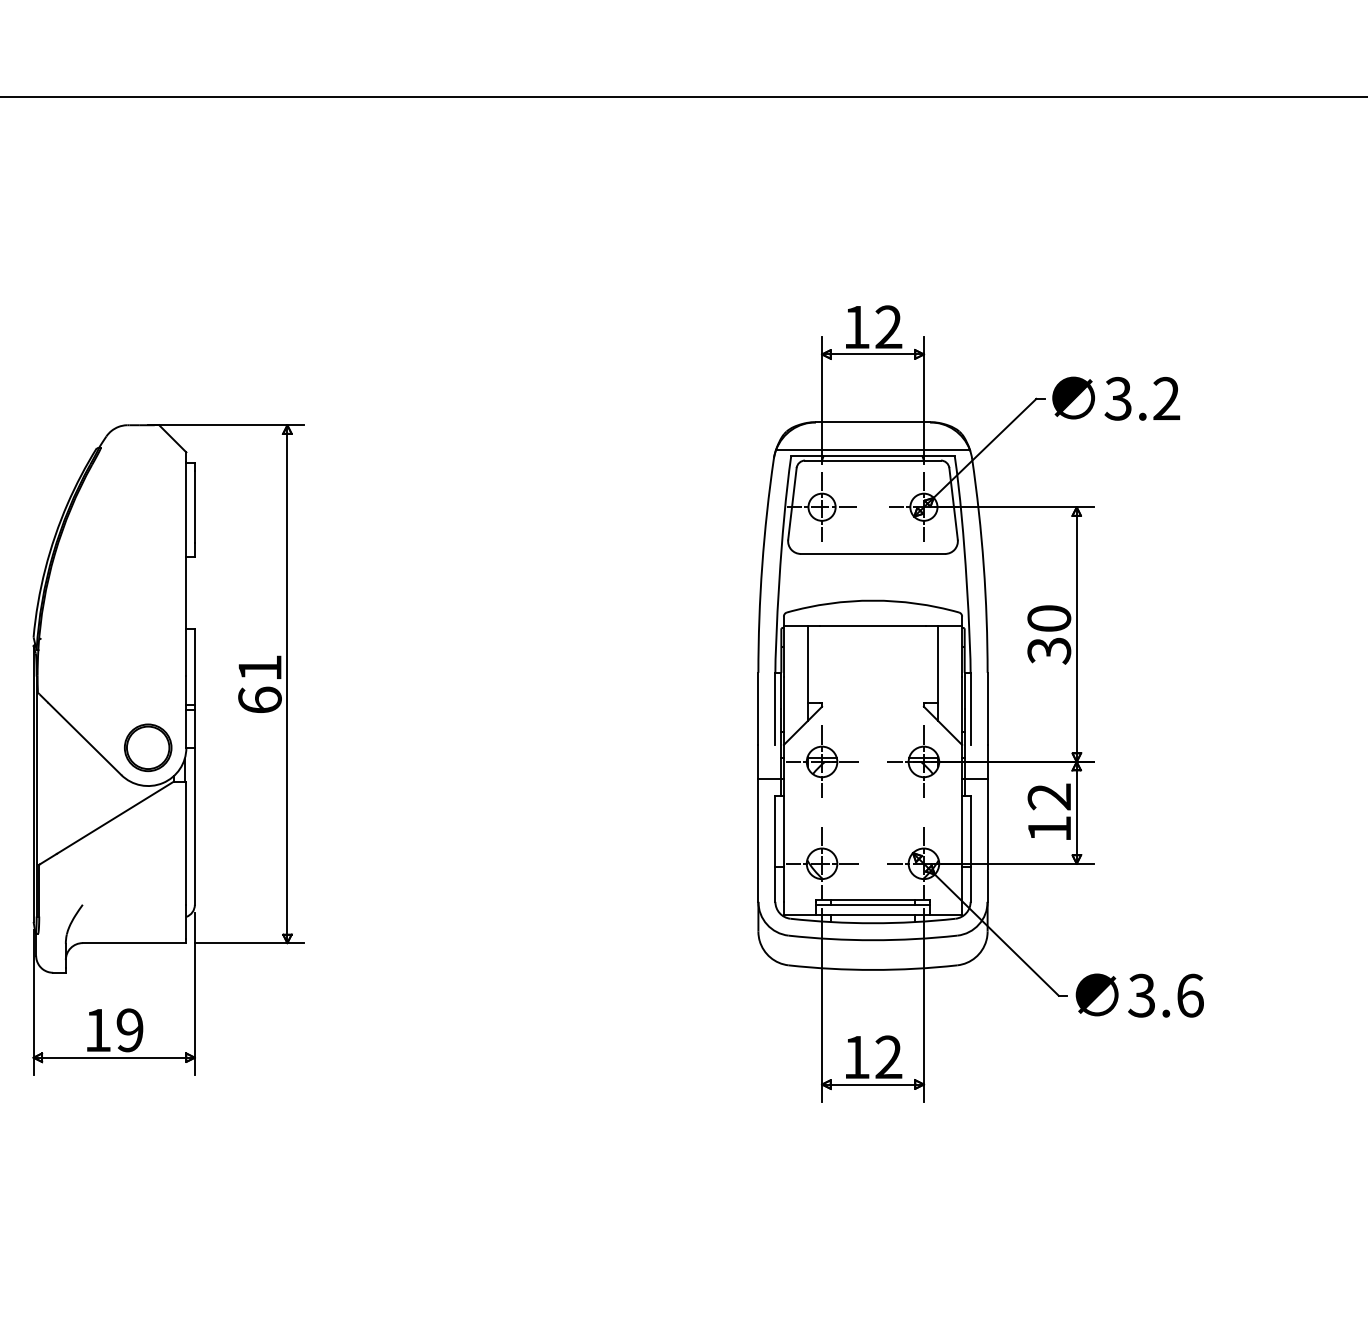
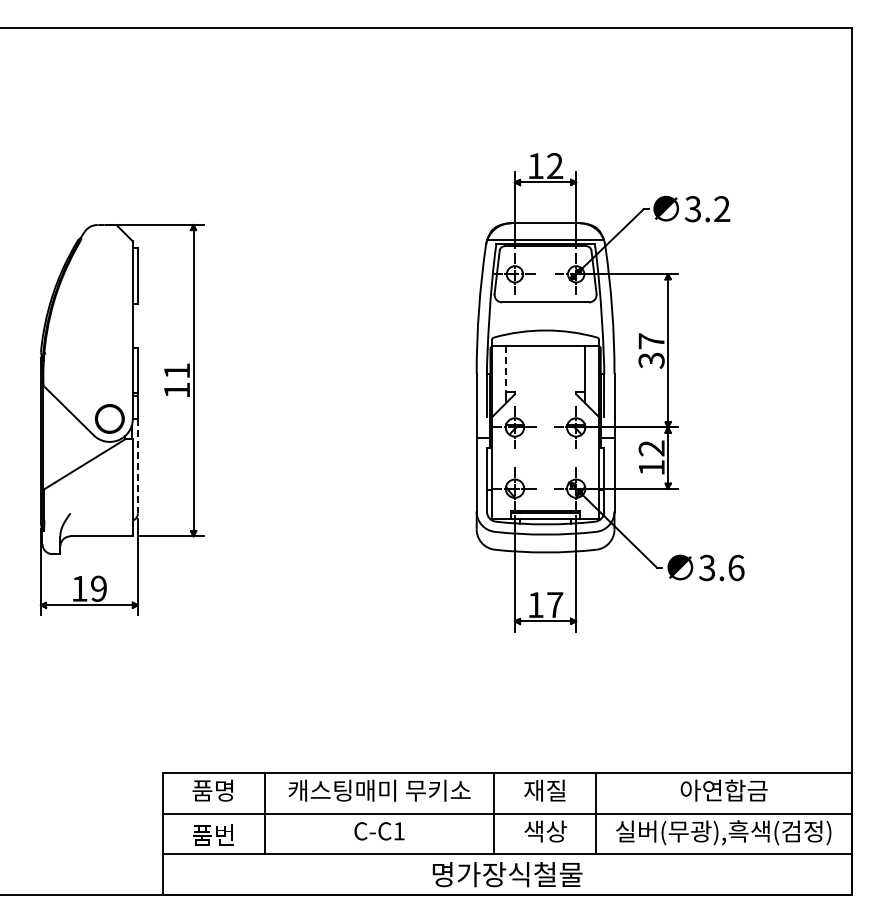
text: (1049, 618) -> (651, 341), 30 -> 37
line: (807, 663) -> (506, 368), solid -> dashed
text: (260, 698) -> (177, 389), 61 -> 11
line: (194, 826) -> (137, 466), solid -> dashed
text: (889, 1056) -> (555, 604), 12 -> 17

